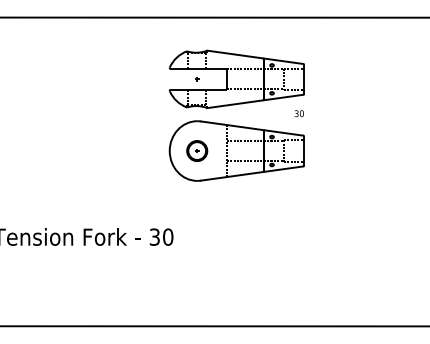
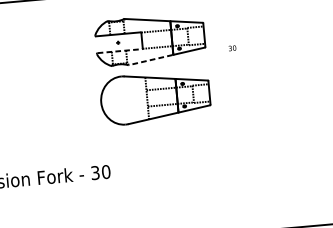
line: (198, 89) -> (119, 50), solid -> dashed
line: (234, 104) -> (150, 60), solid -> dashed
text: (298, 113) -> (231, 48), moved
part: (197, 150) -> (123, 100), removed

